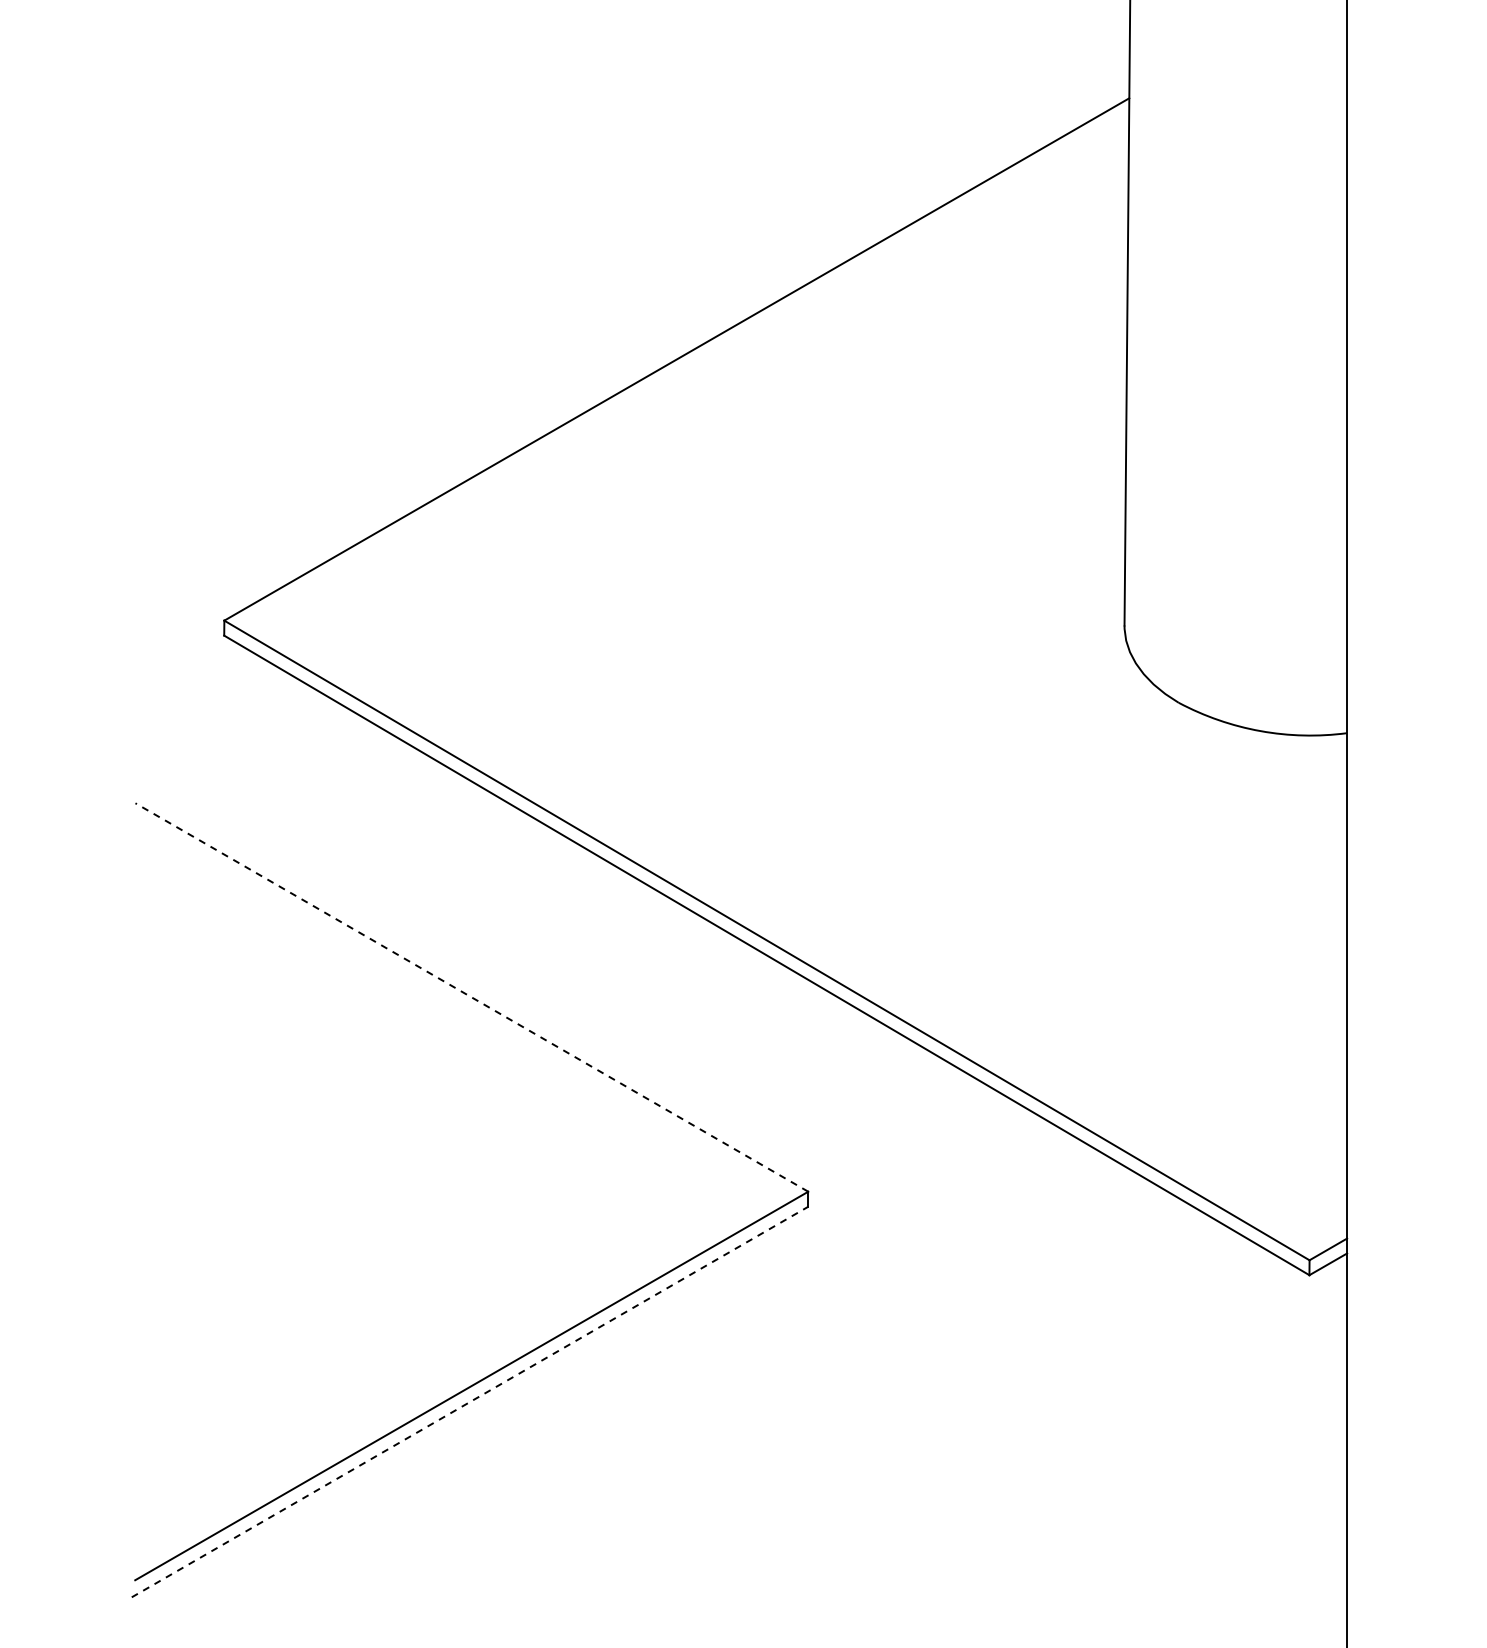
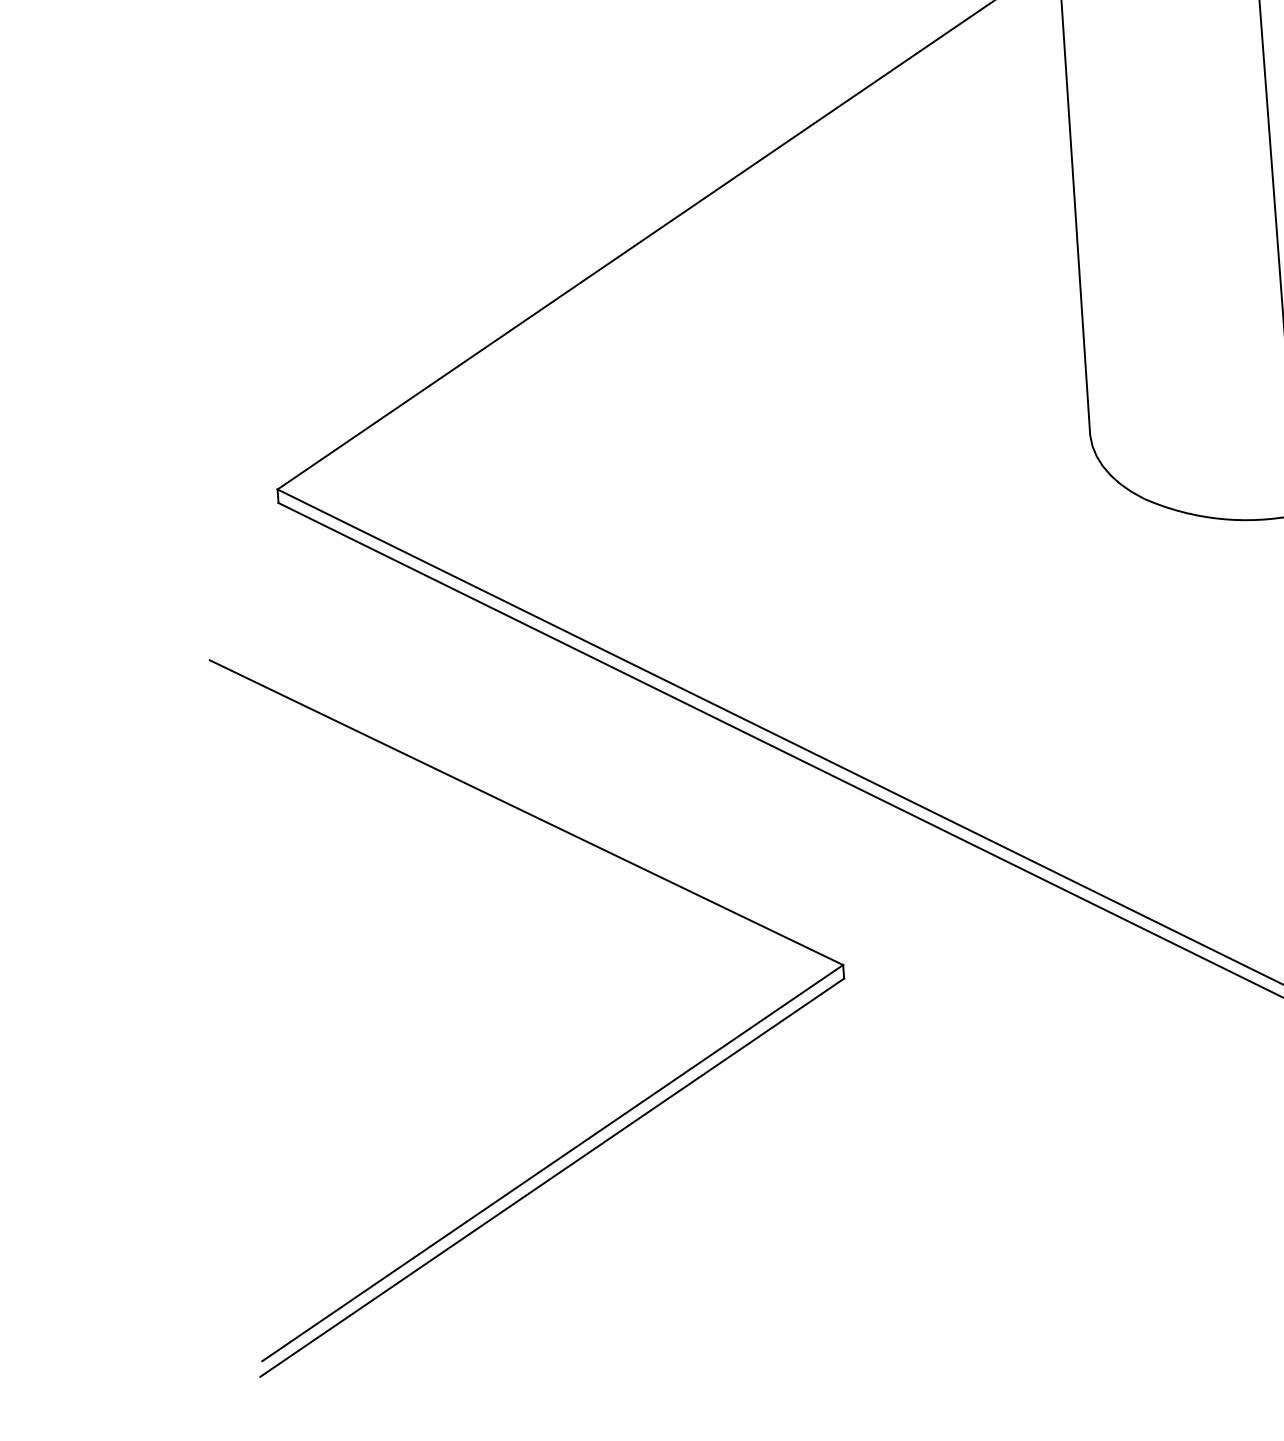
line: (471, 997) -> (526, 812), dashed -> solid
line: (470, 1402) -> (552, 1178), dashed -> solid

